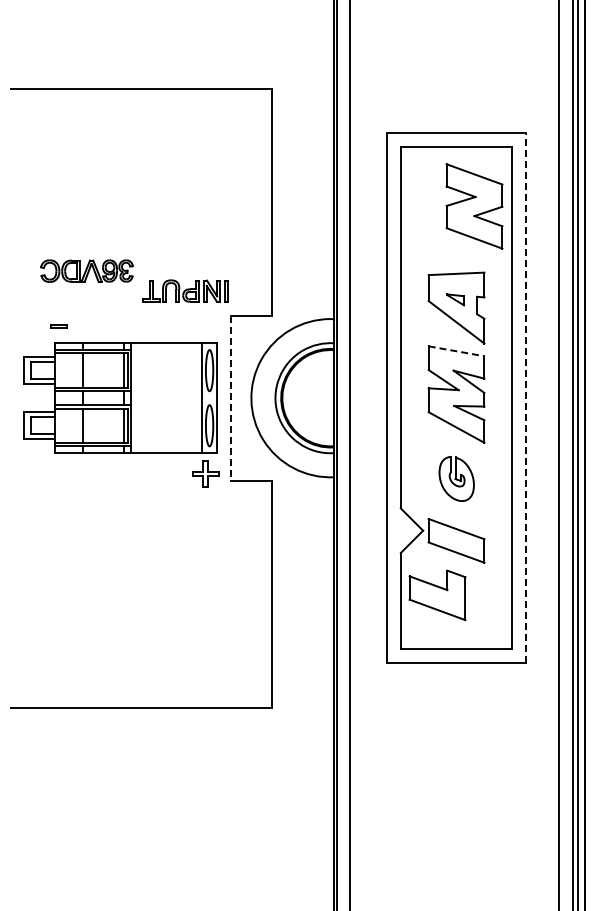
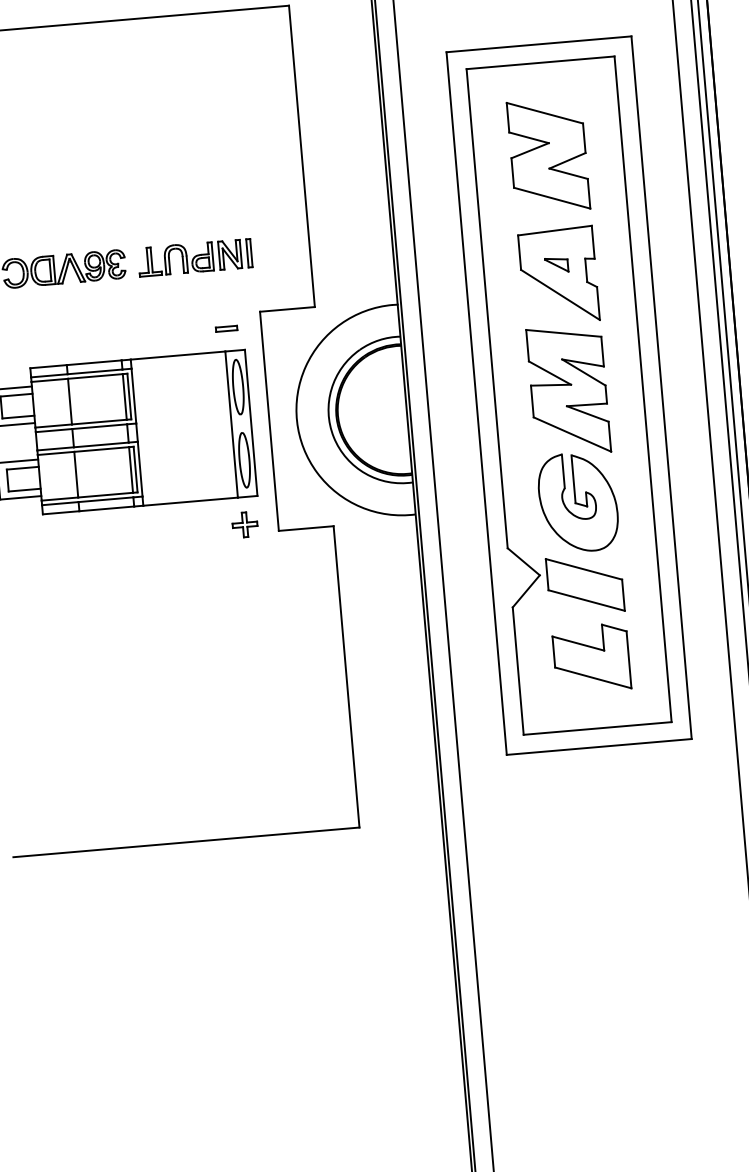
part: (474, 206) -> (548, 155), moved
part: (185, 290) -> (194, 257), moved
part: (58, 326) -> (226, 329), moved
line: (457, 351) -> (565, 333), dashed -> solid
line: (230, 398) -> (269, 421), dashed -> solid
line: (526, 398) -> (661, 388), dashed -> solid
part: (205, 473) -> (244, 524), size x0.71
part: (456, 478) -> (578, 502), size x1.67
part: (437, 595) -> (591, 658), moved

